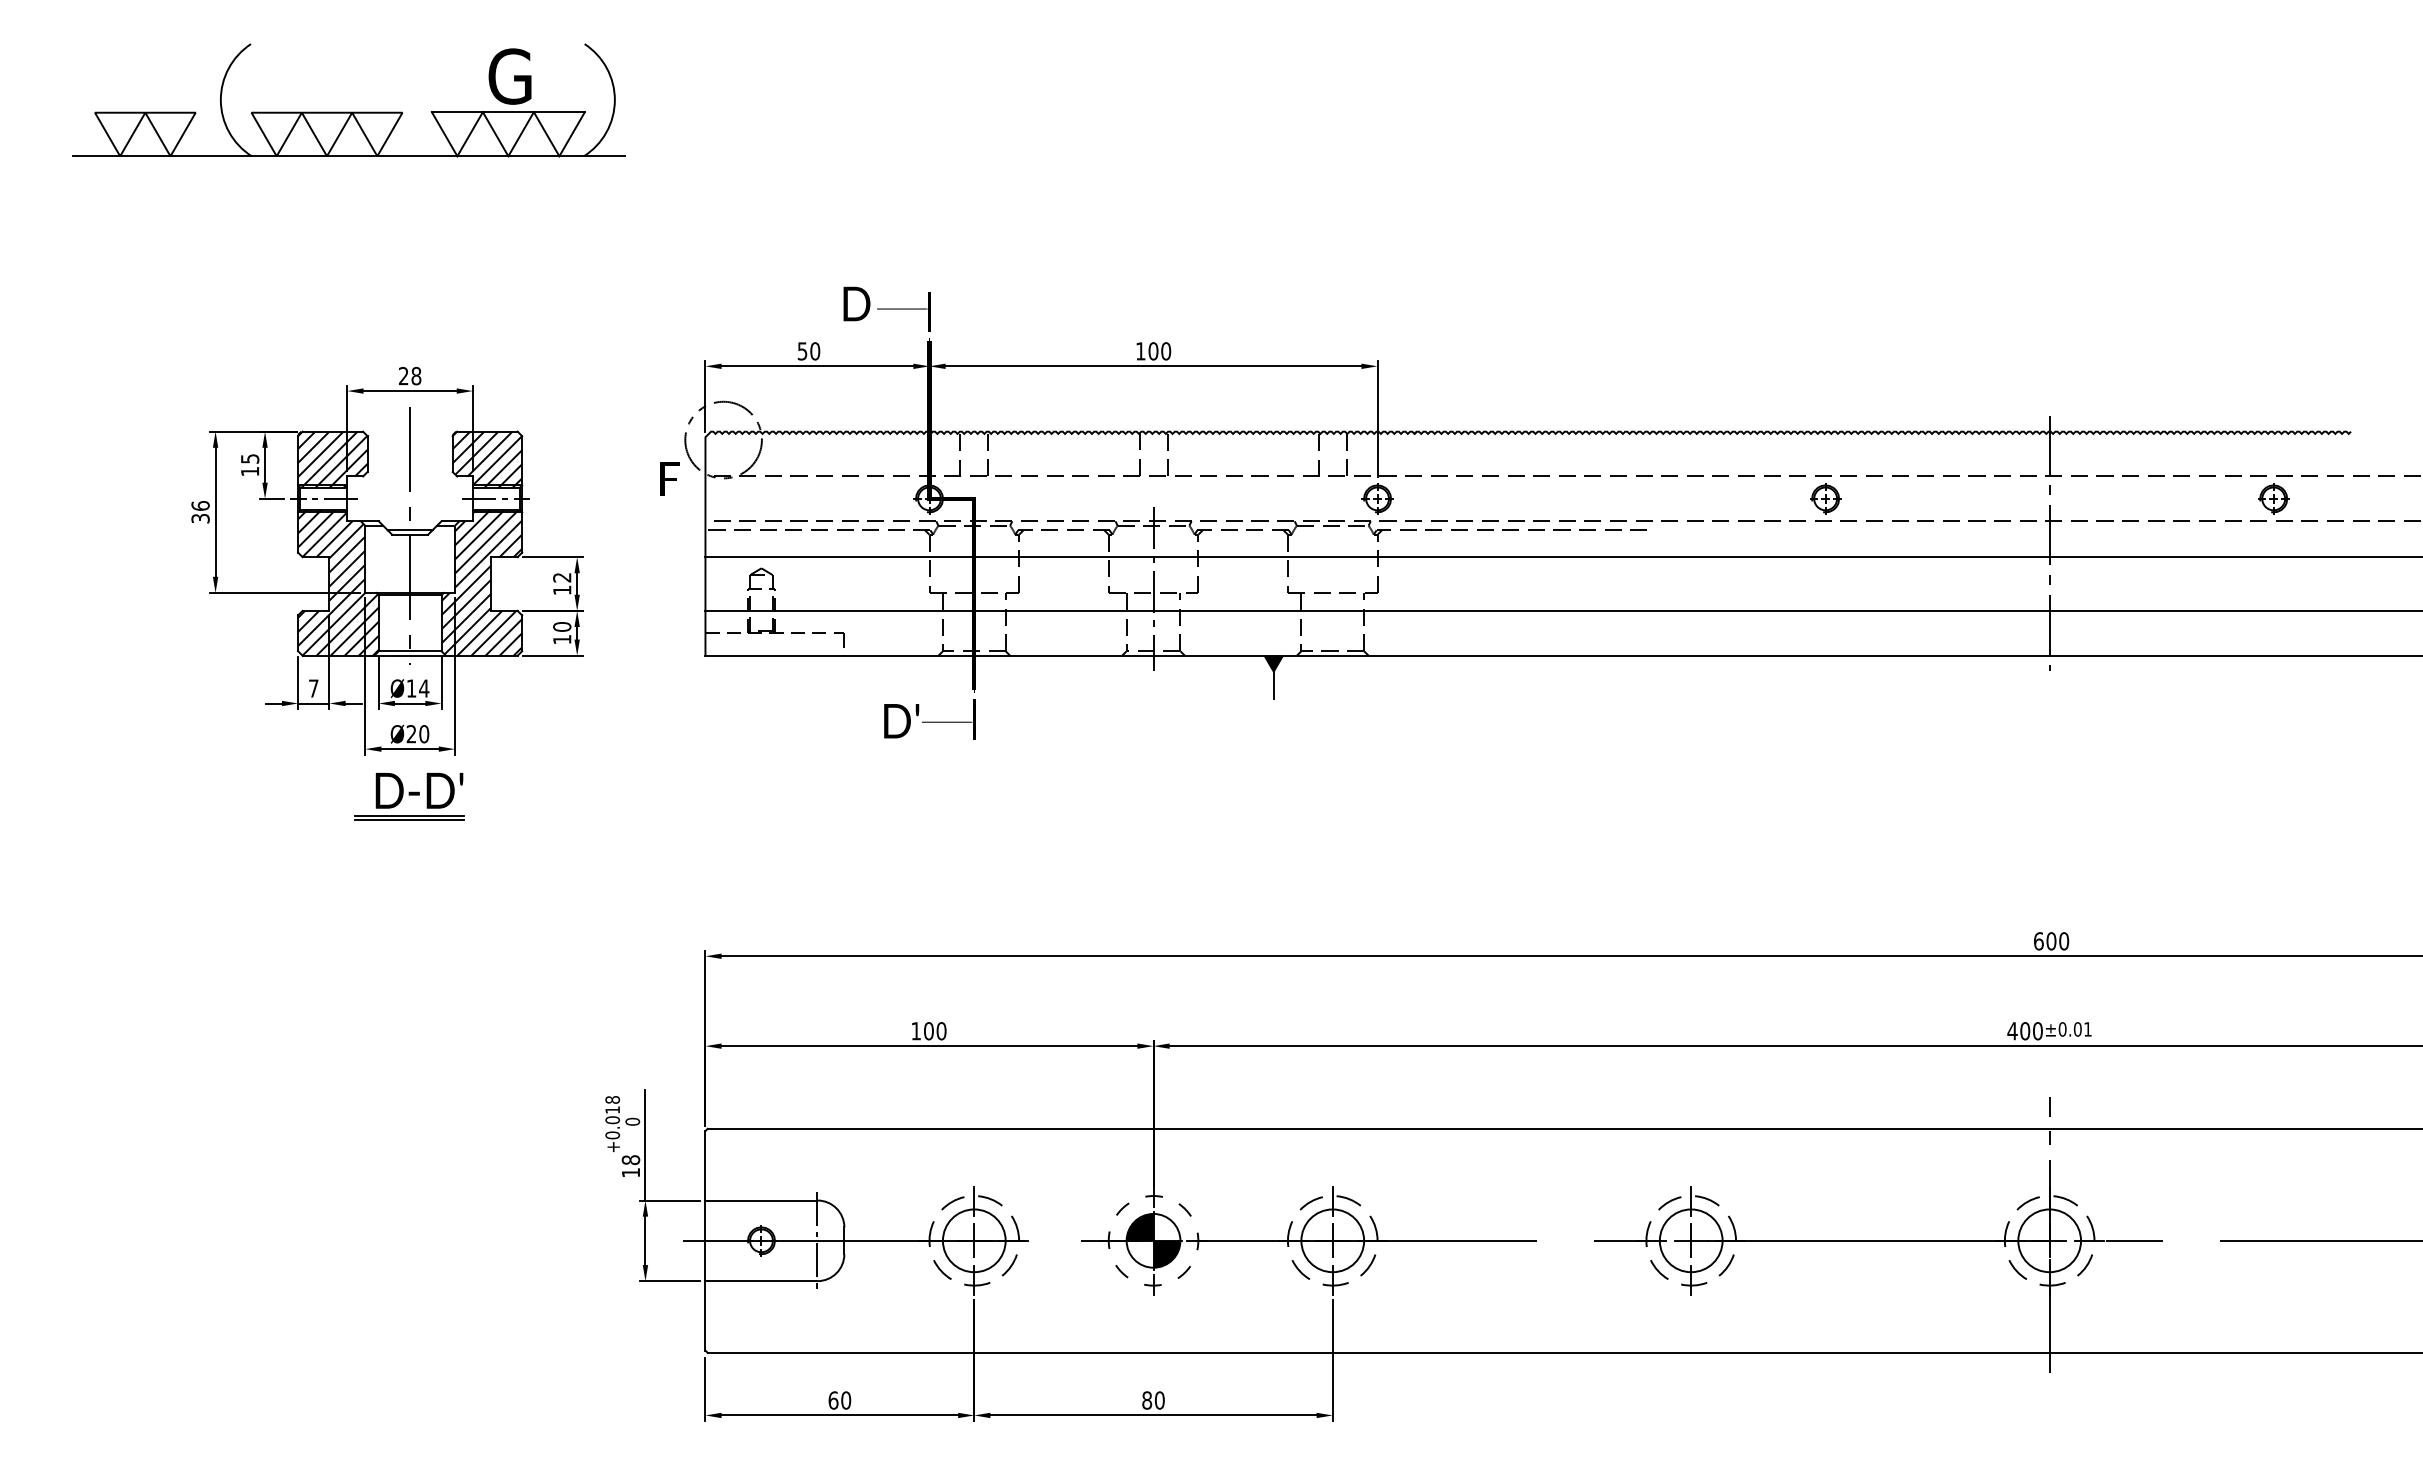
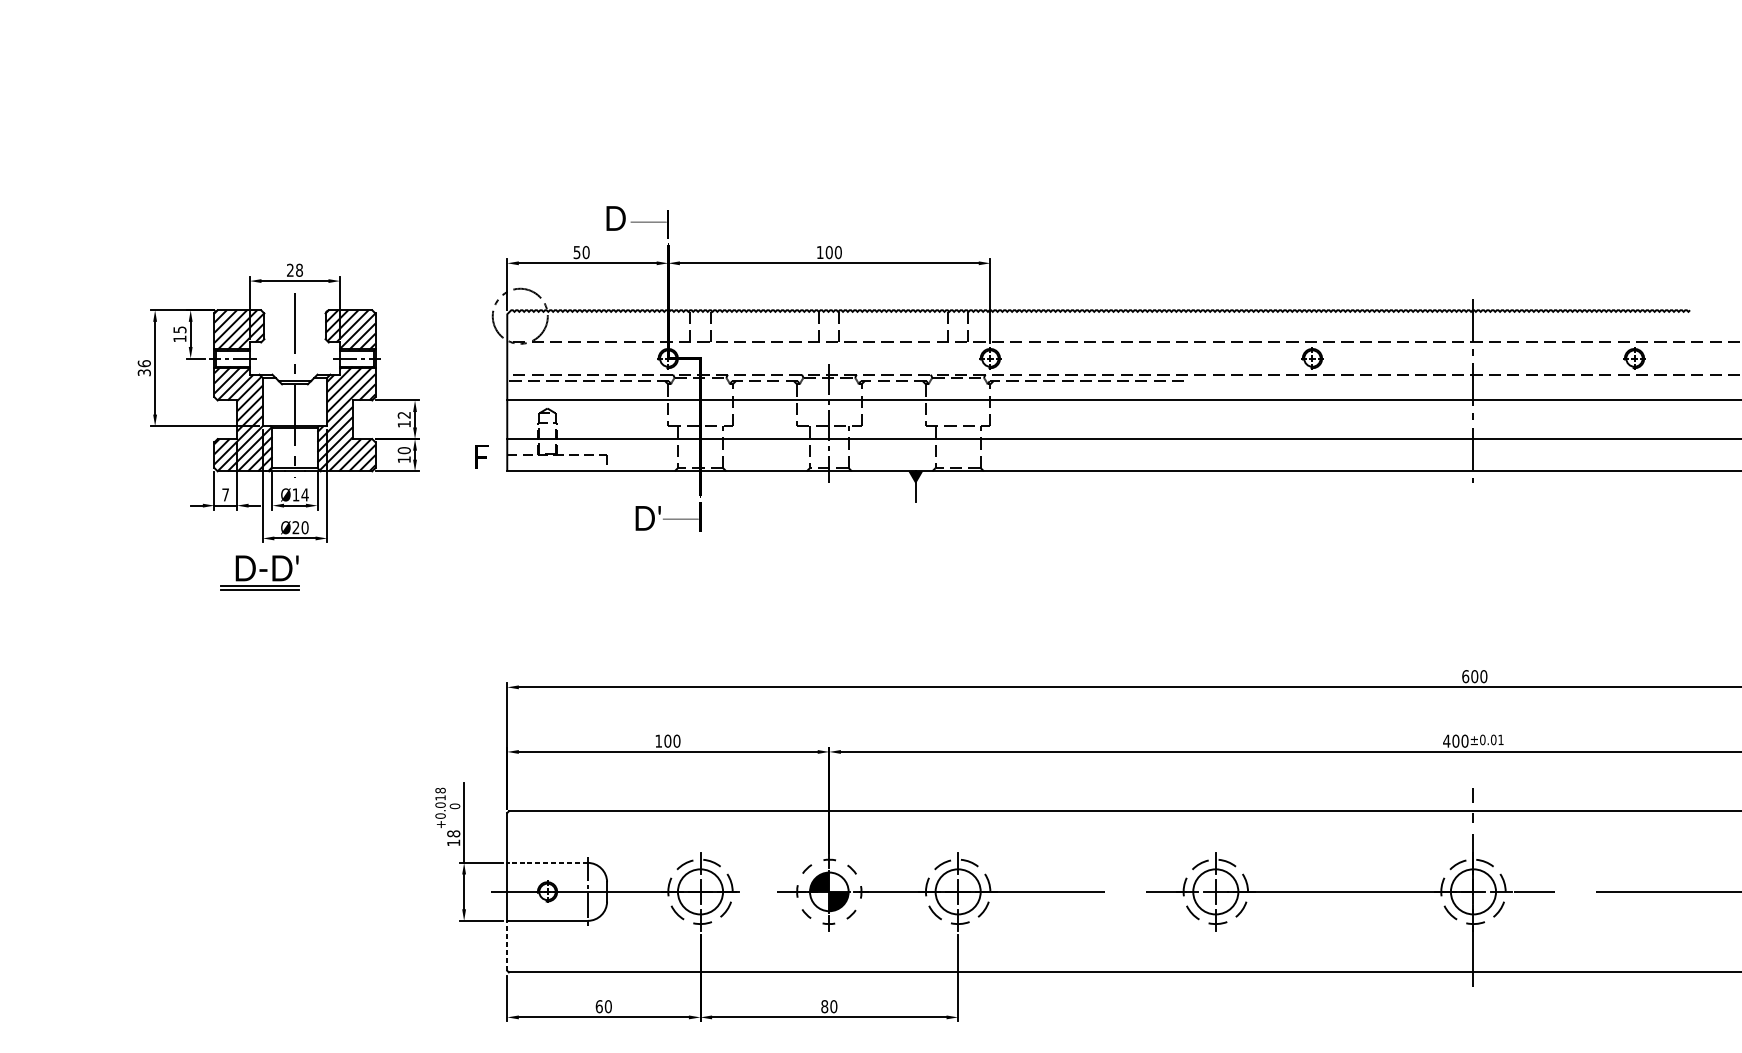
part: (348, 111) -> (250, 80), removed
text: (669, 478) -> (481, 456), moved
part: (409, 796) -> (260, 572), moved
line: (762, 1200) -> (548, 862), solid -> dashed
line: (705, 1315) -> (507, 945), solid -> dashed

